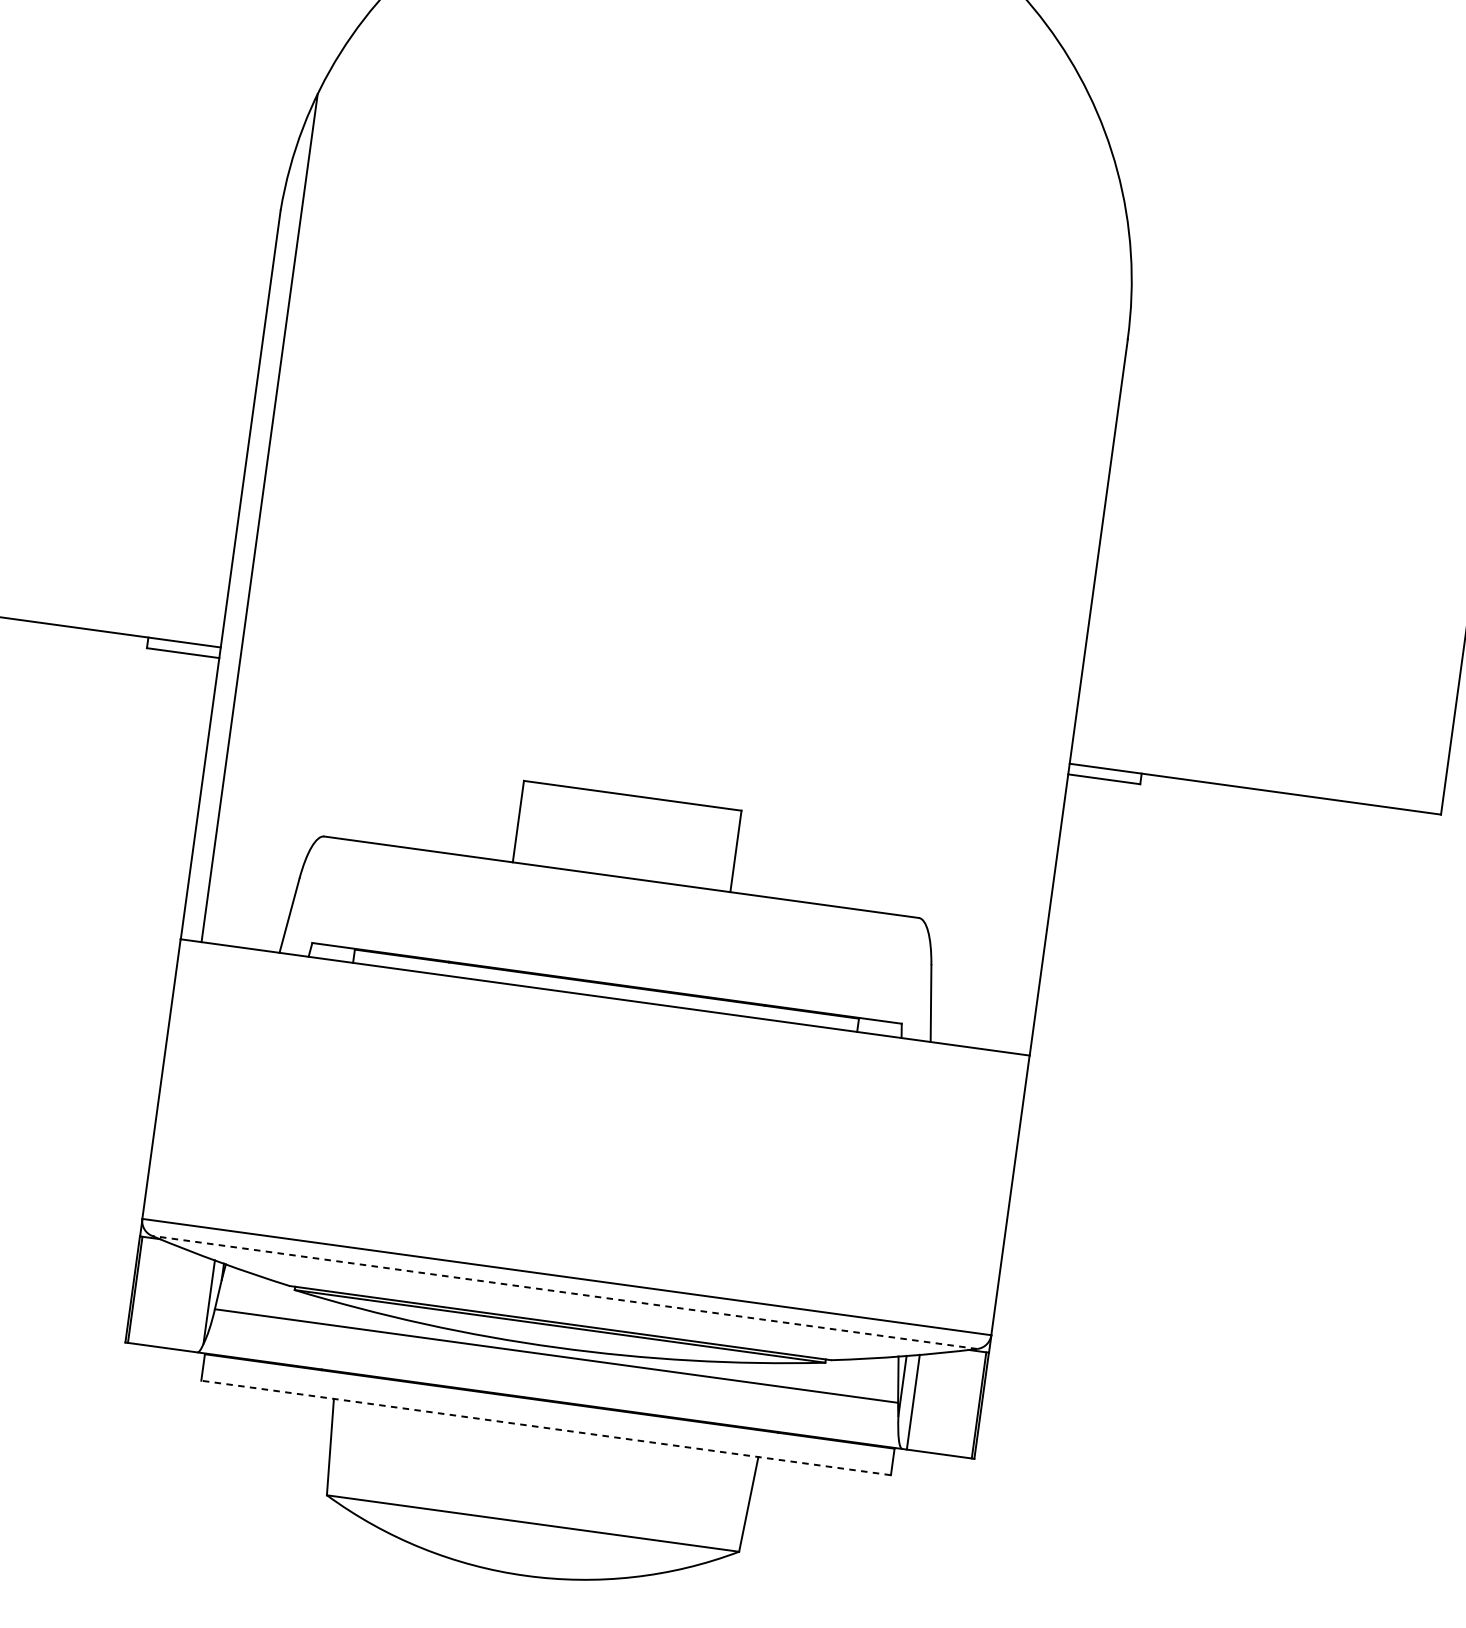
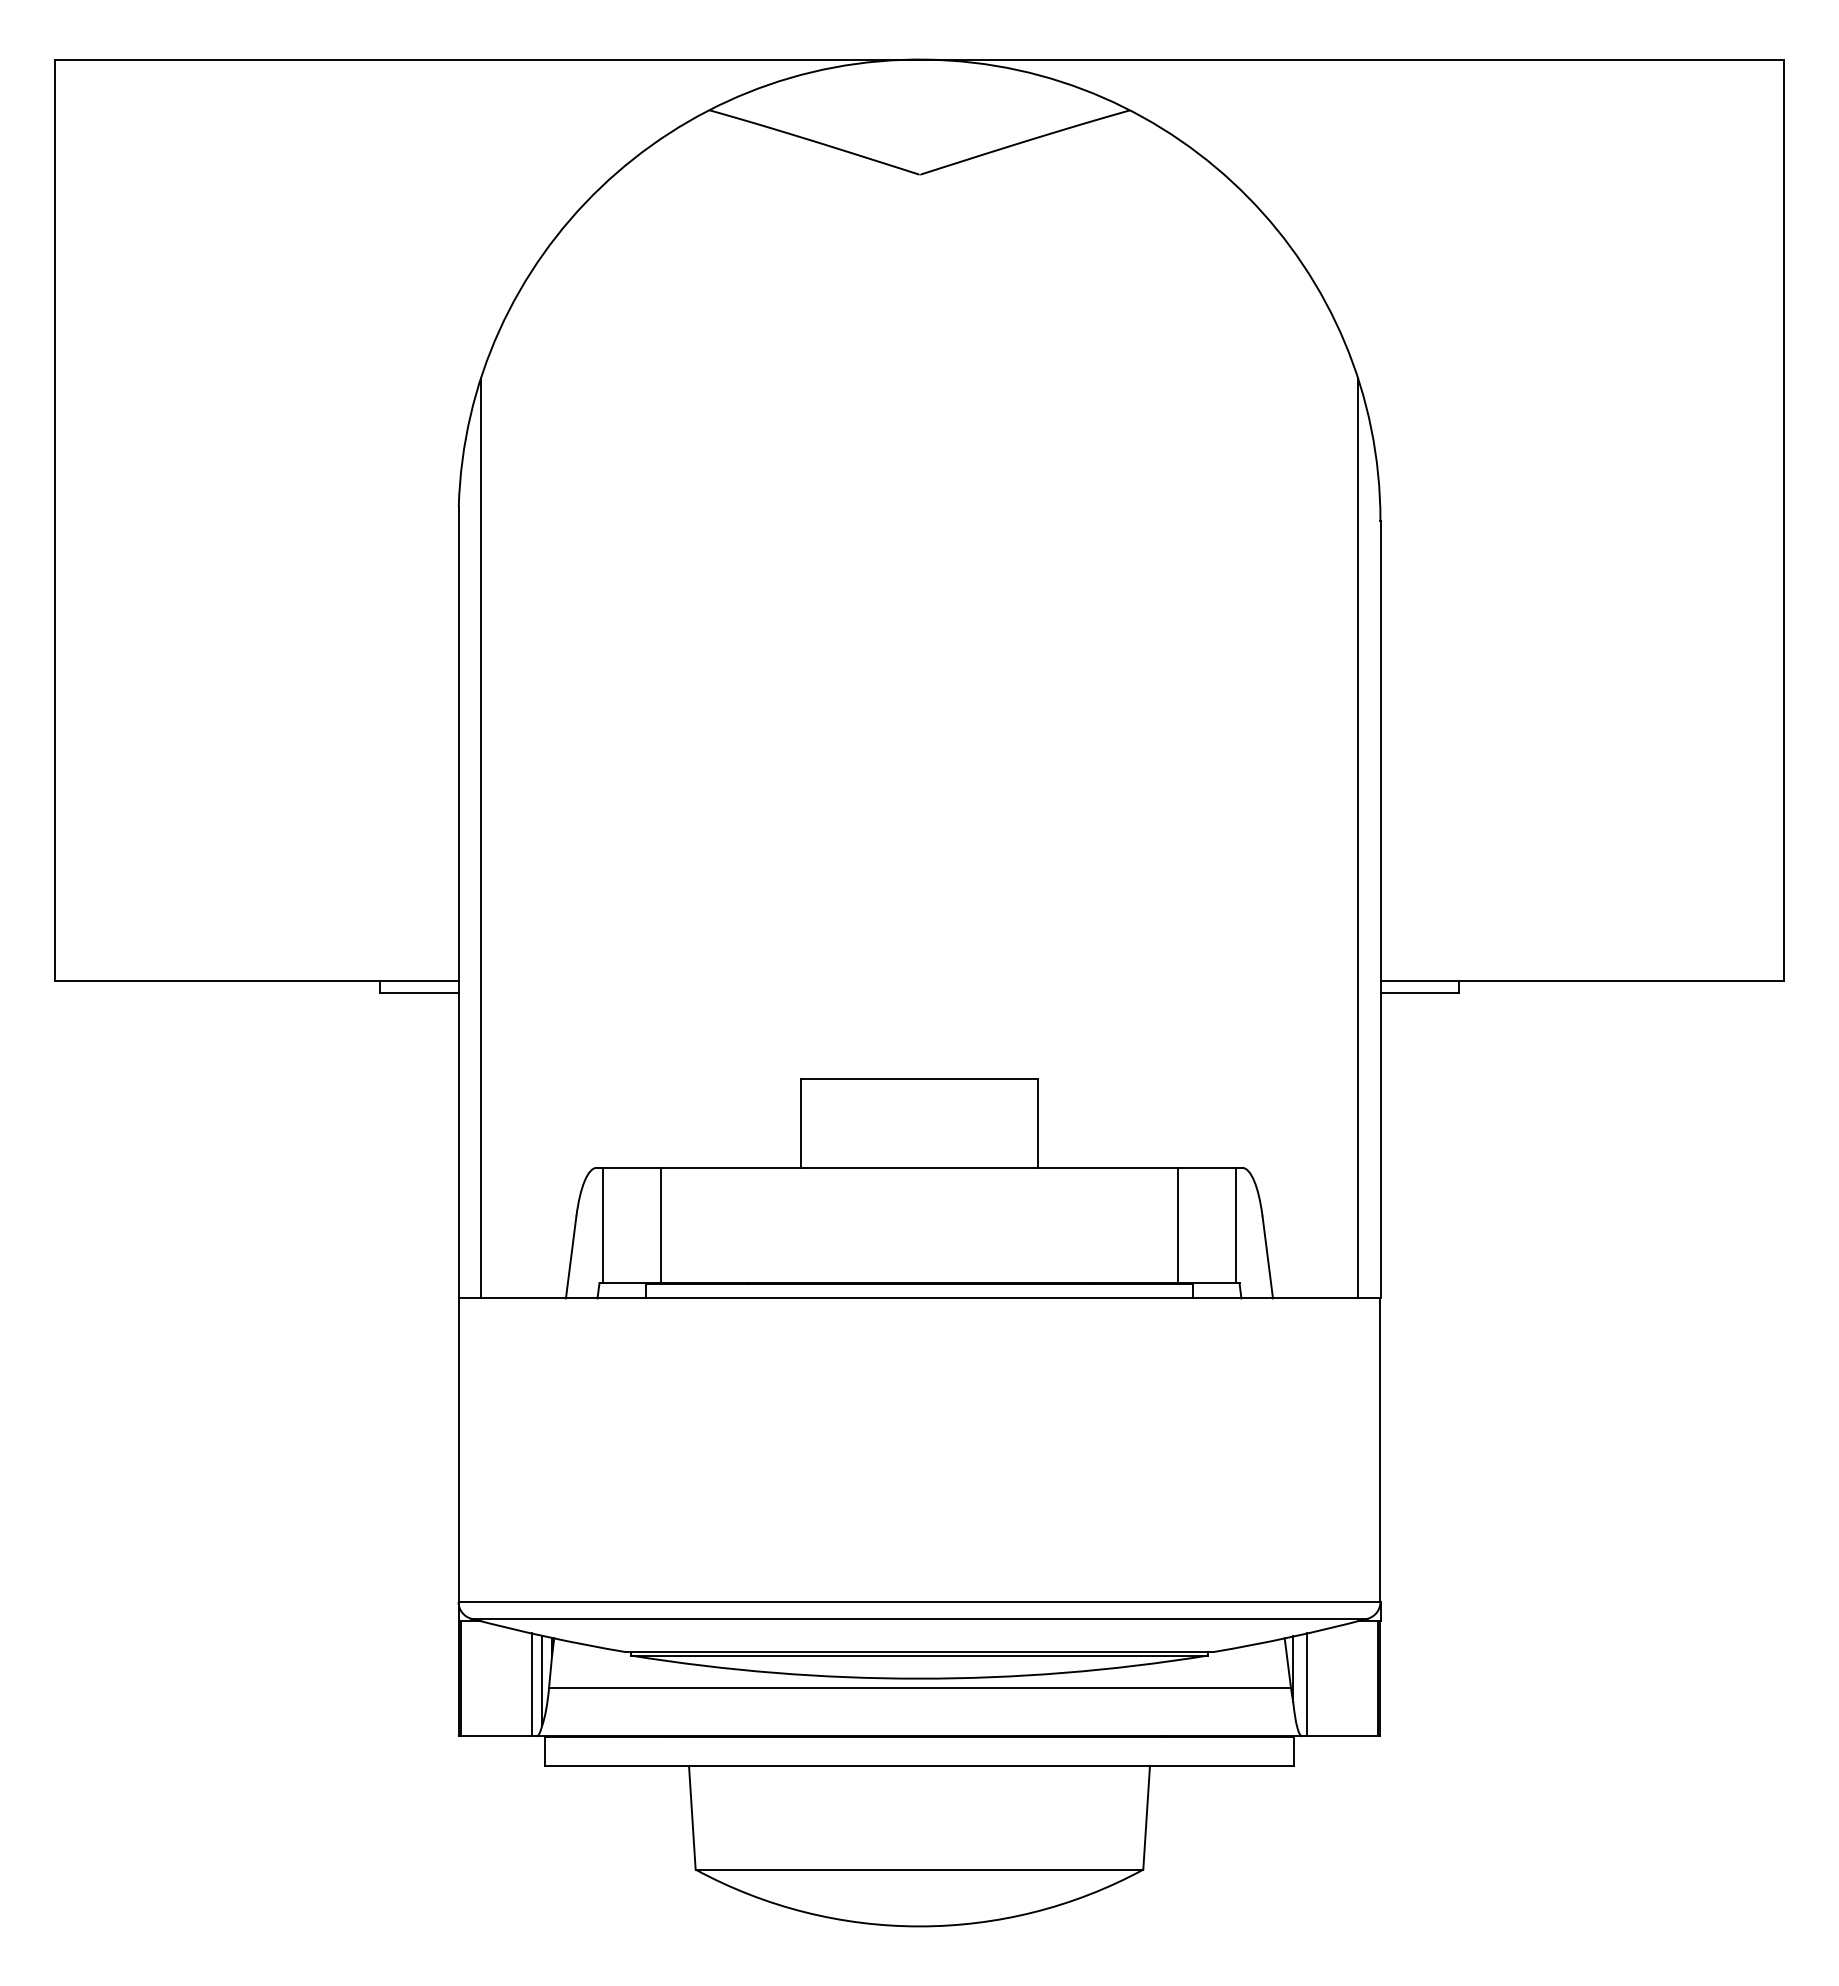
line: (1066, 628) -> (1357, 837), added
line: (322, 890) -> (602, 1225), added
line: (376, 897) -> (661, 1225), added
line: (851, 962) -> (1177, 1225), added
line: (906, 970) -> (1236, 1225), added
line: (563, 1292) -> (918, 1618), dashed -> solid
line: (199, 1304) -> (531, 1684), added
line: (545, 1427) -> (918, 1765), dashed -> solid

